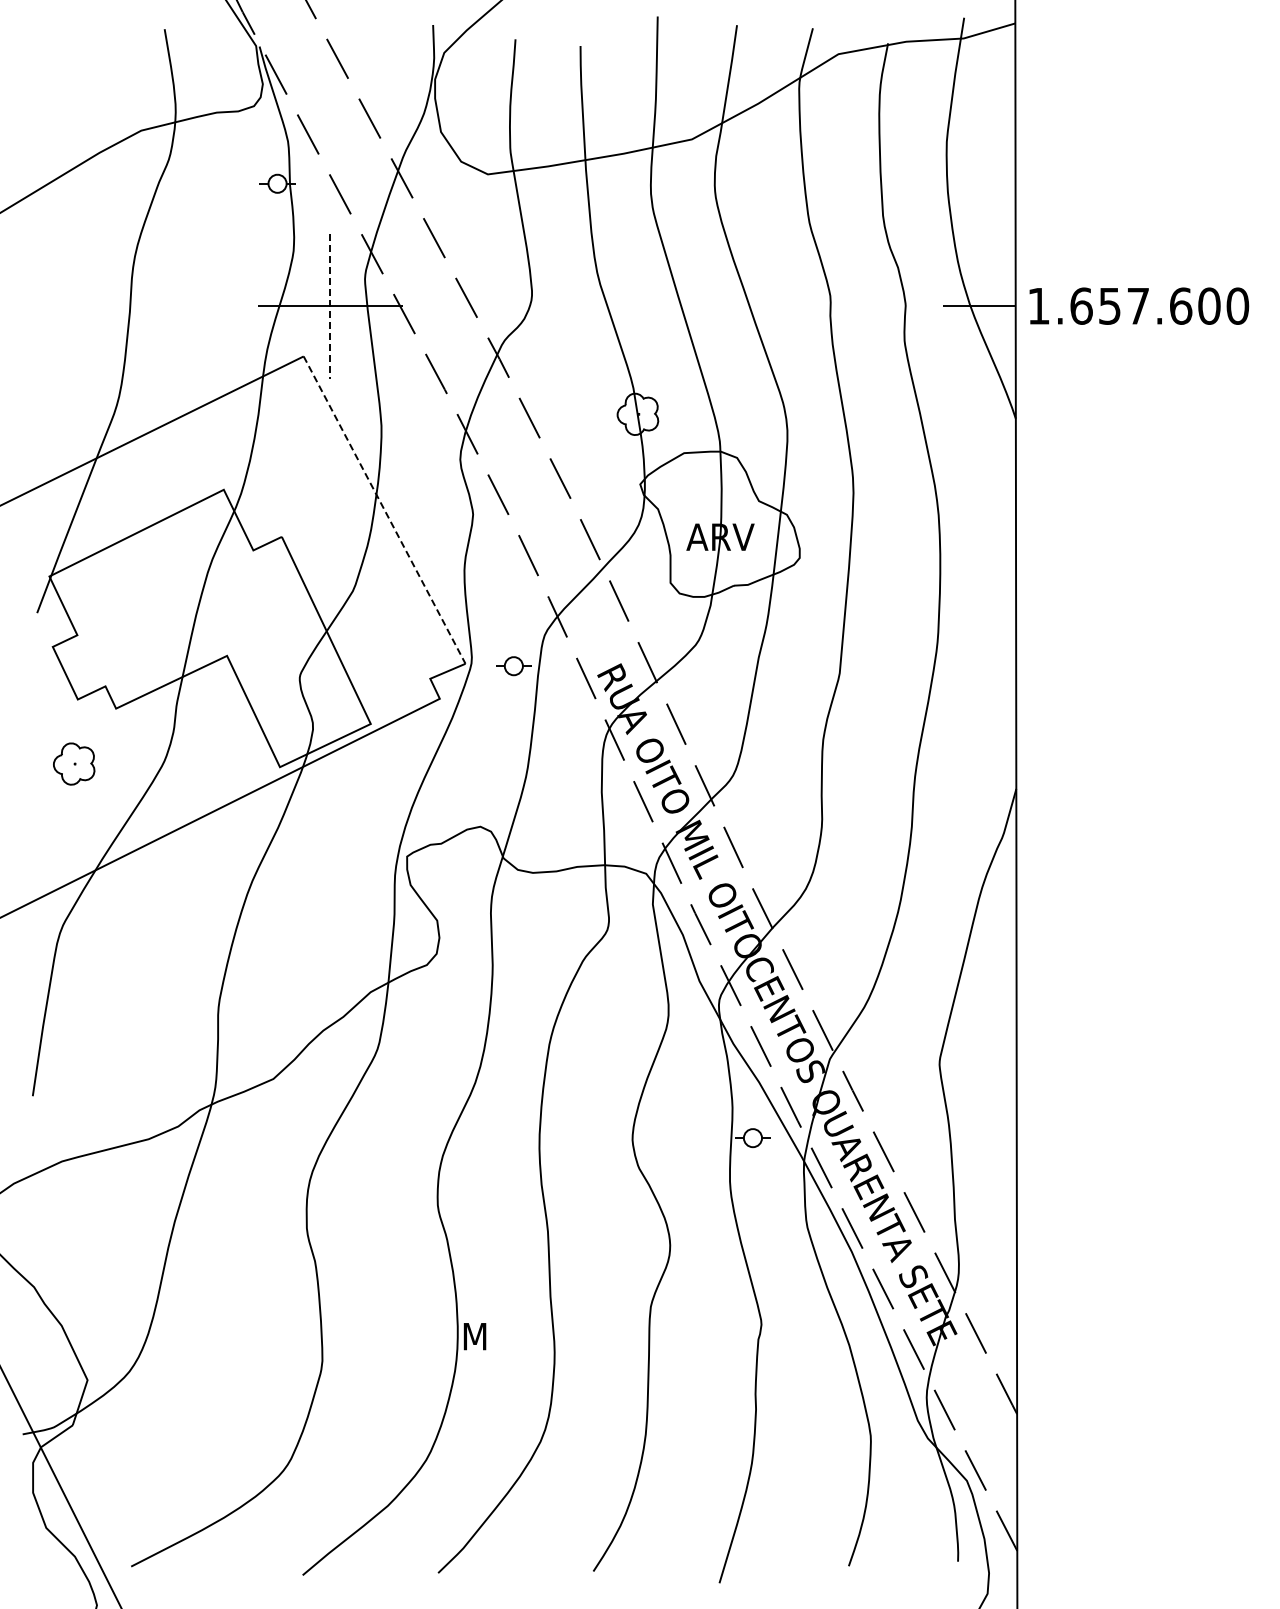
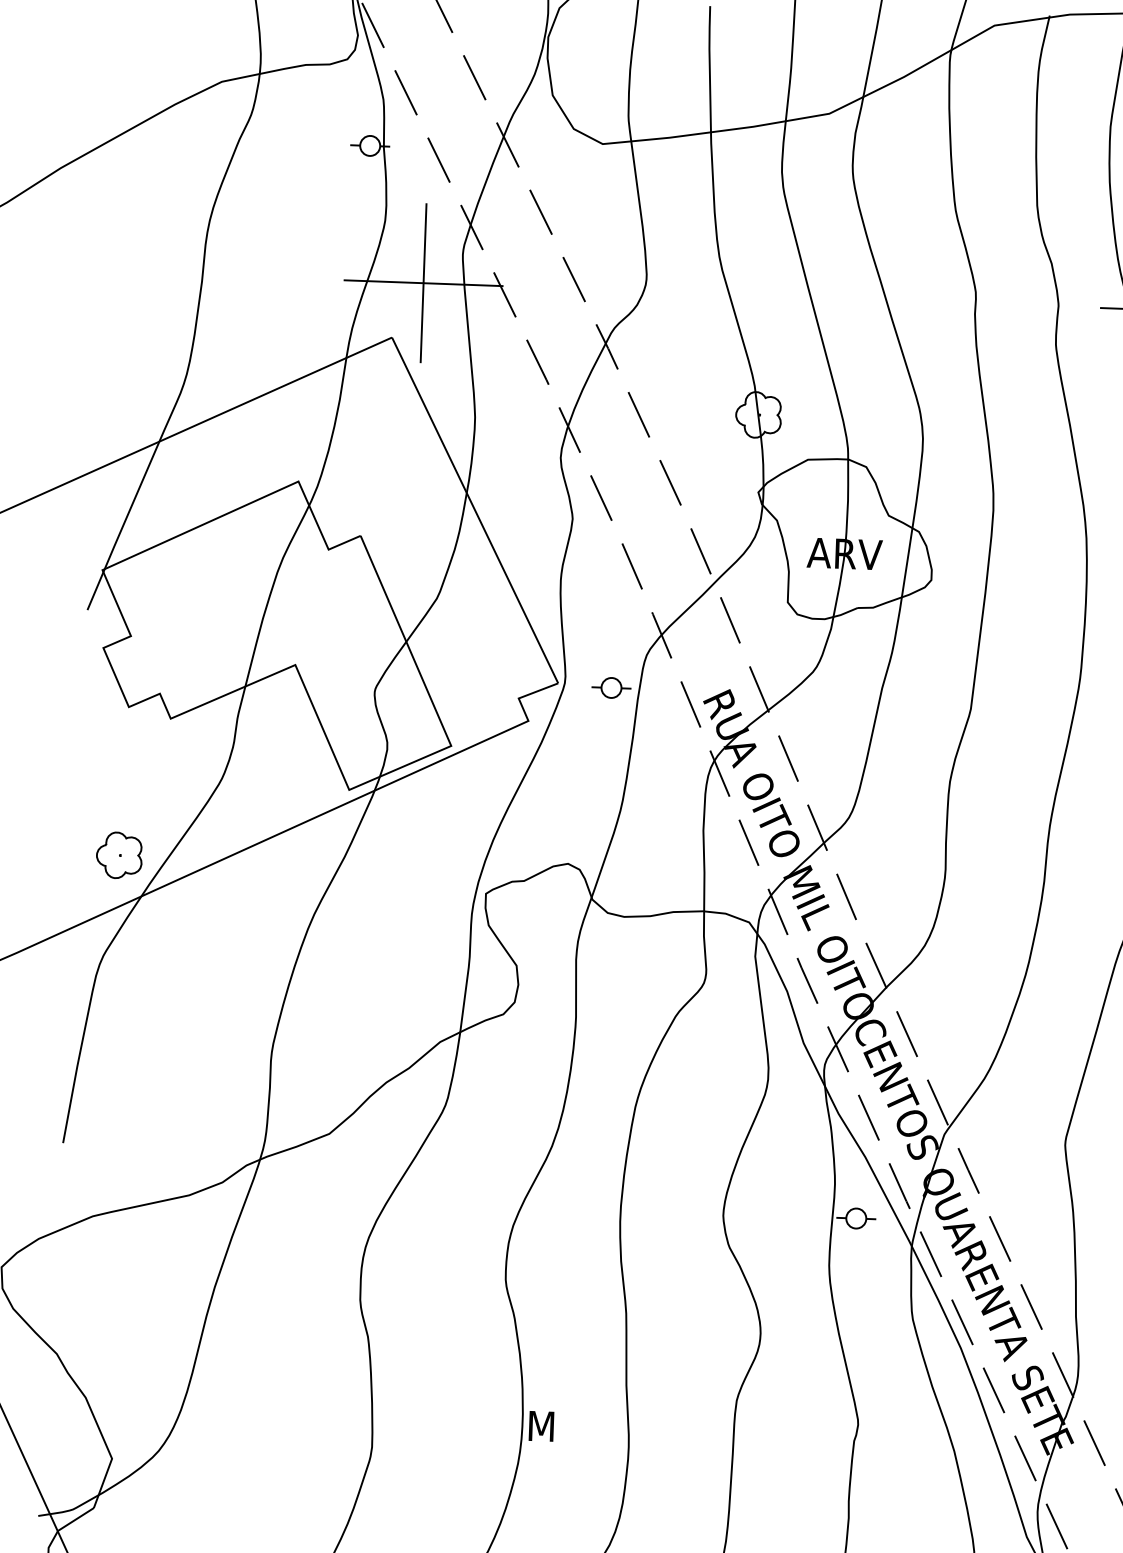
line: (330, 306) -> (423, 283), dashed -> solid
line: (384, 510) -> (475, 510), dashed -> solid
part: (74, 763) -> (119, 854), moved

